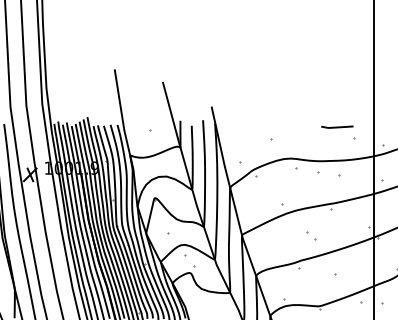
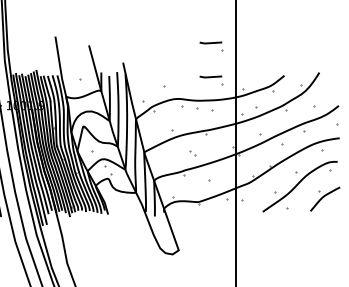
part: (338, 83) -> (211, 46), added

